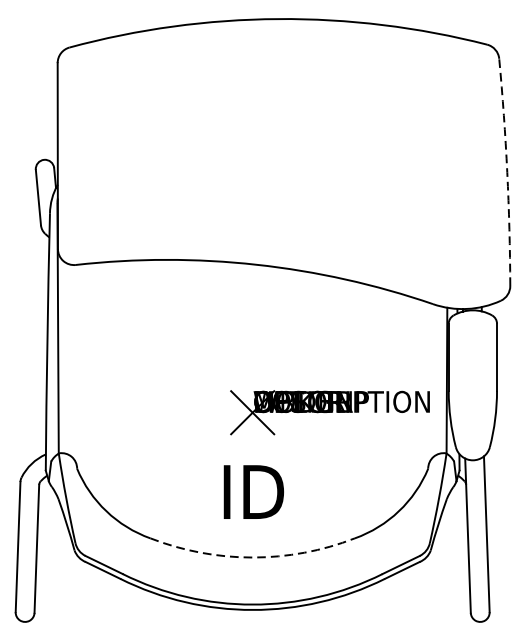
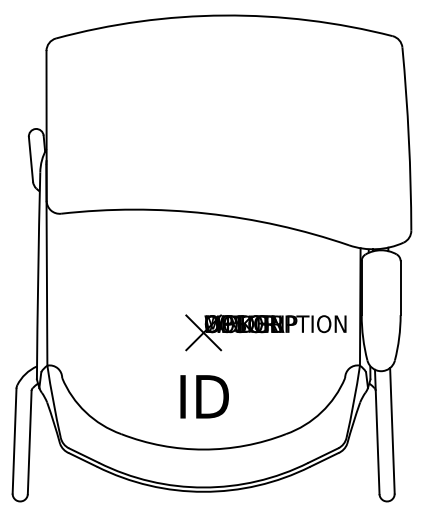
arc: (506, 172) -> (408, 139), dashed -> solid
arc: (252, 557) -> (203, 449), dashed -> solid

